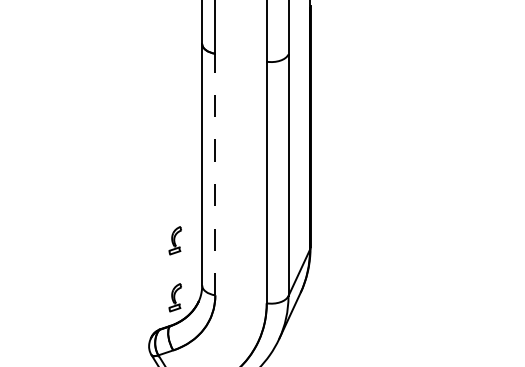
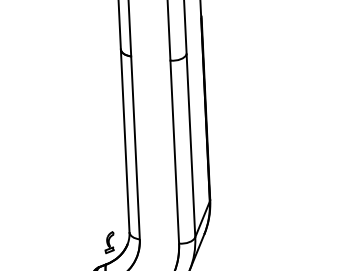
line: (215, 174) -> (135, 147), dashed -> solid
part: (174, 240) -> (106, 199), removed

